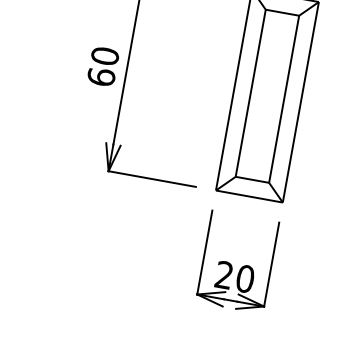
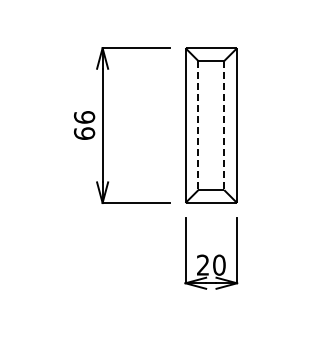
text: (103, 56) -> (83, 117), 60 -> 66
line: (250, 93) -> (198, 125), solid -> dashed
line: (284, 99) -> (224, 125), solid -> dashed

